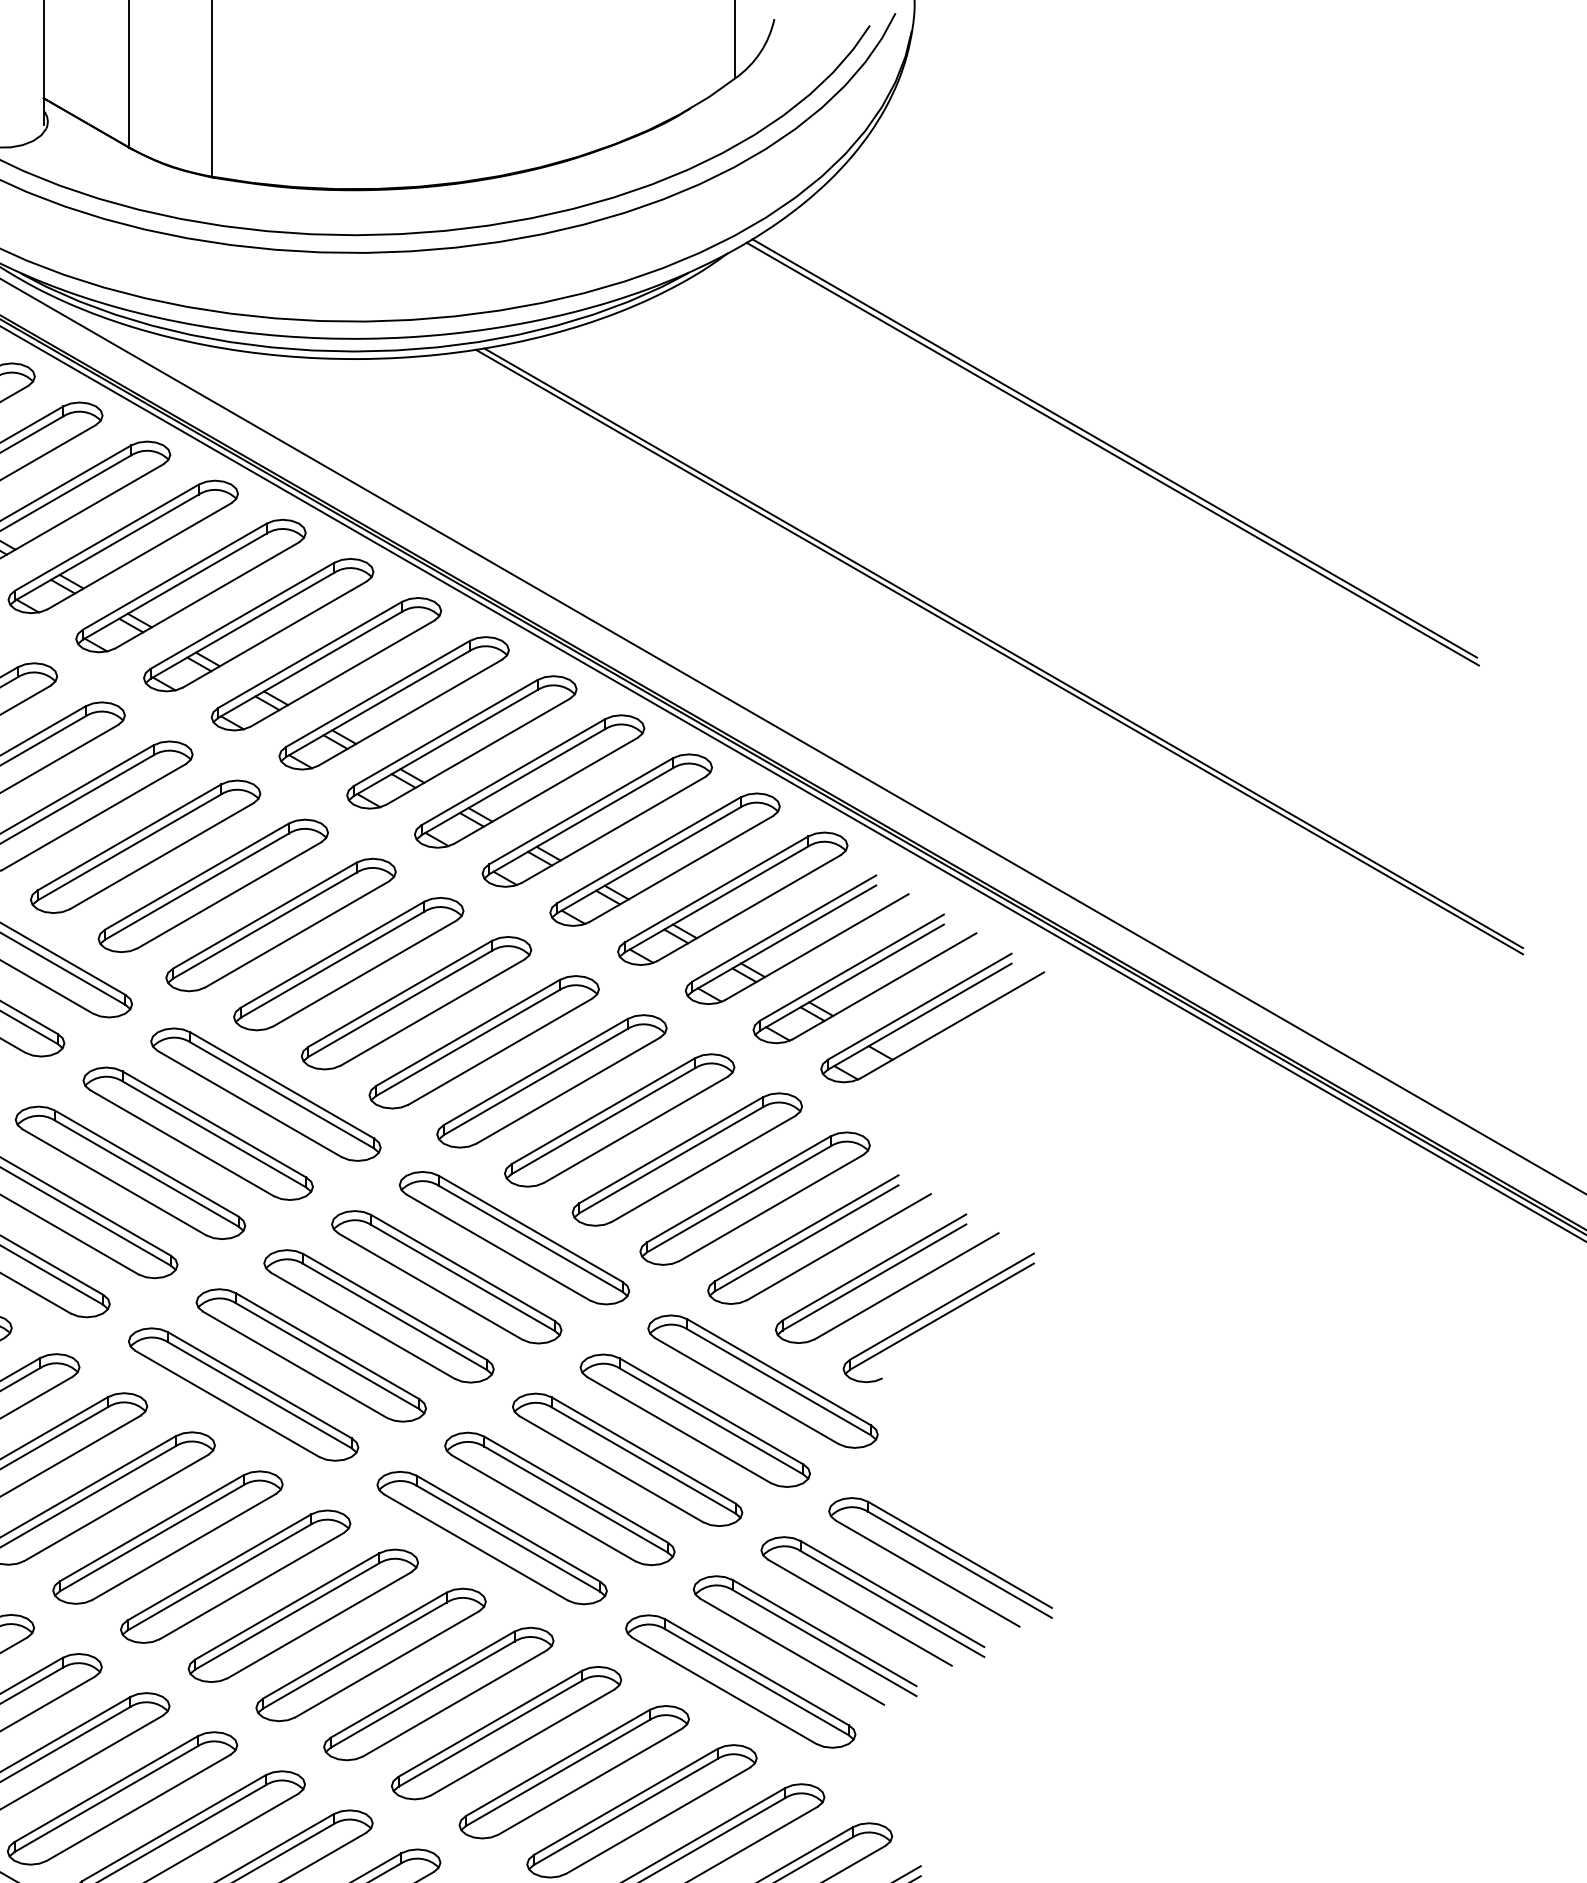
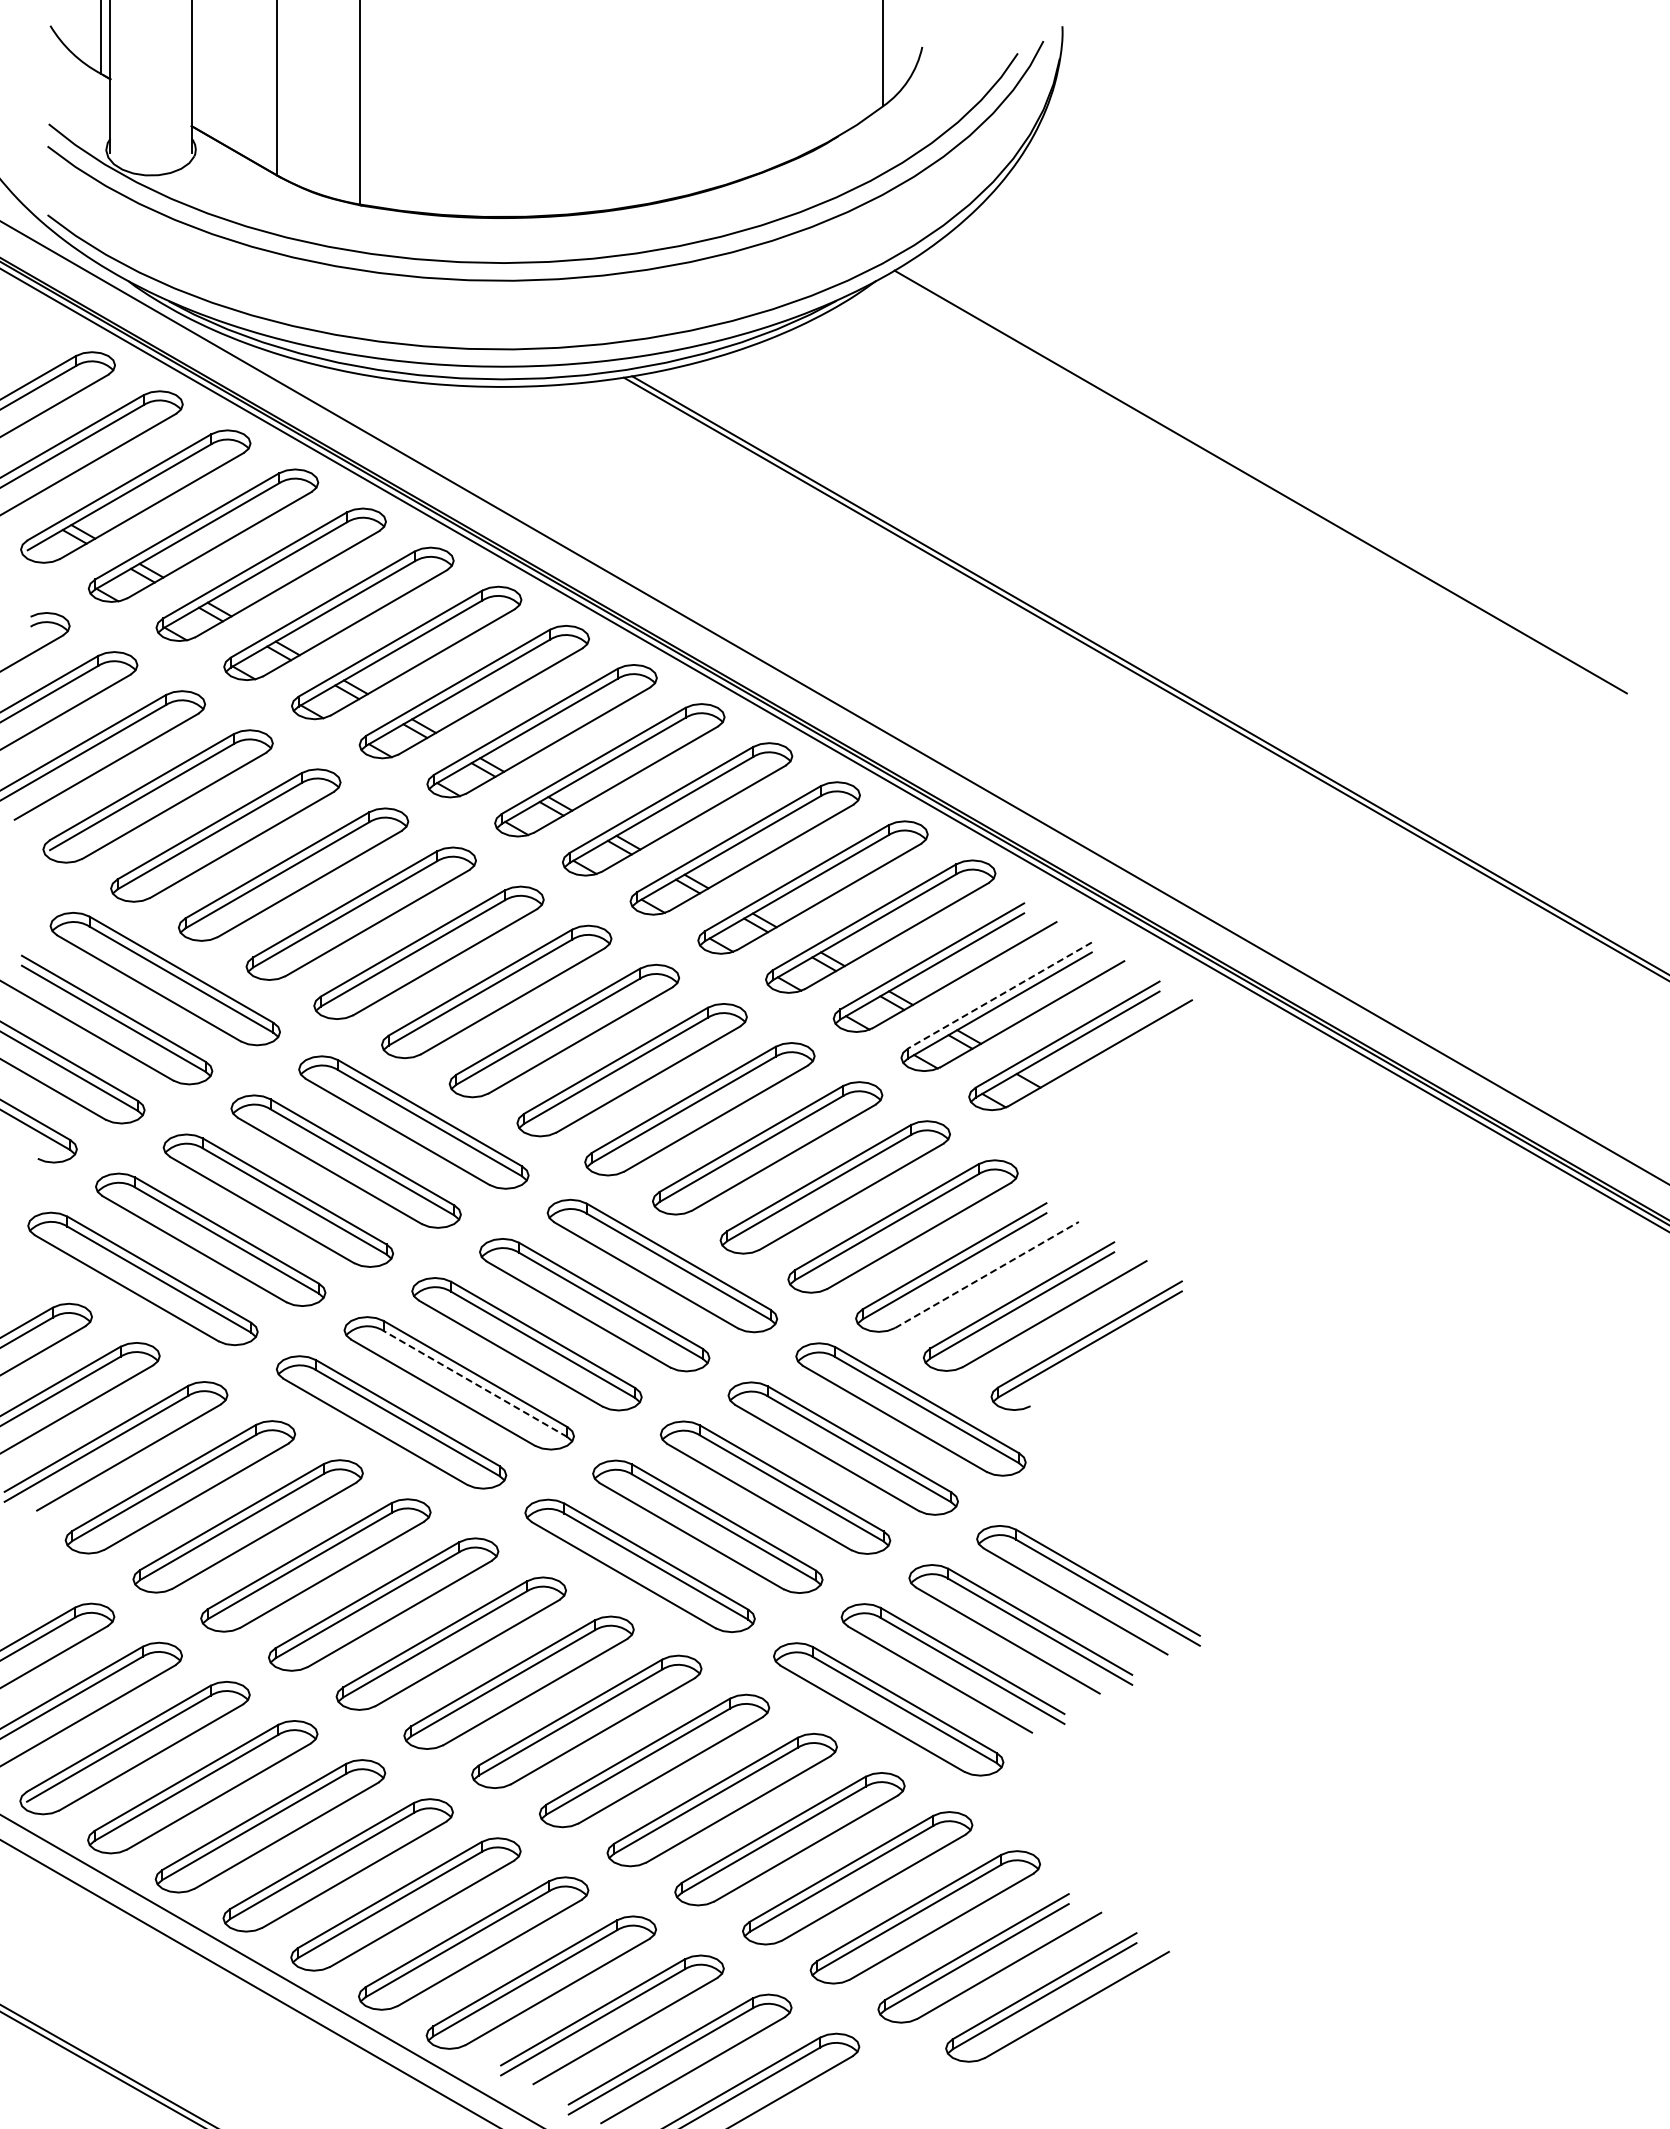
line: (1114, 448) -> (1262, 476), removed
line: (851, 967) -> (999, 995), solid -> dashed
line: (839, 1246) -> (987, 1274), solid -> dashed
line: (327, 1355) -> (475, 1383), solid -> dashed

